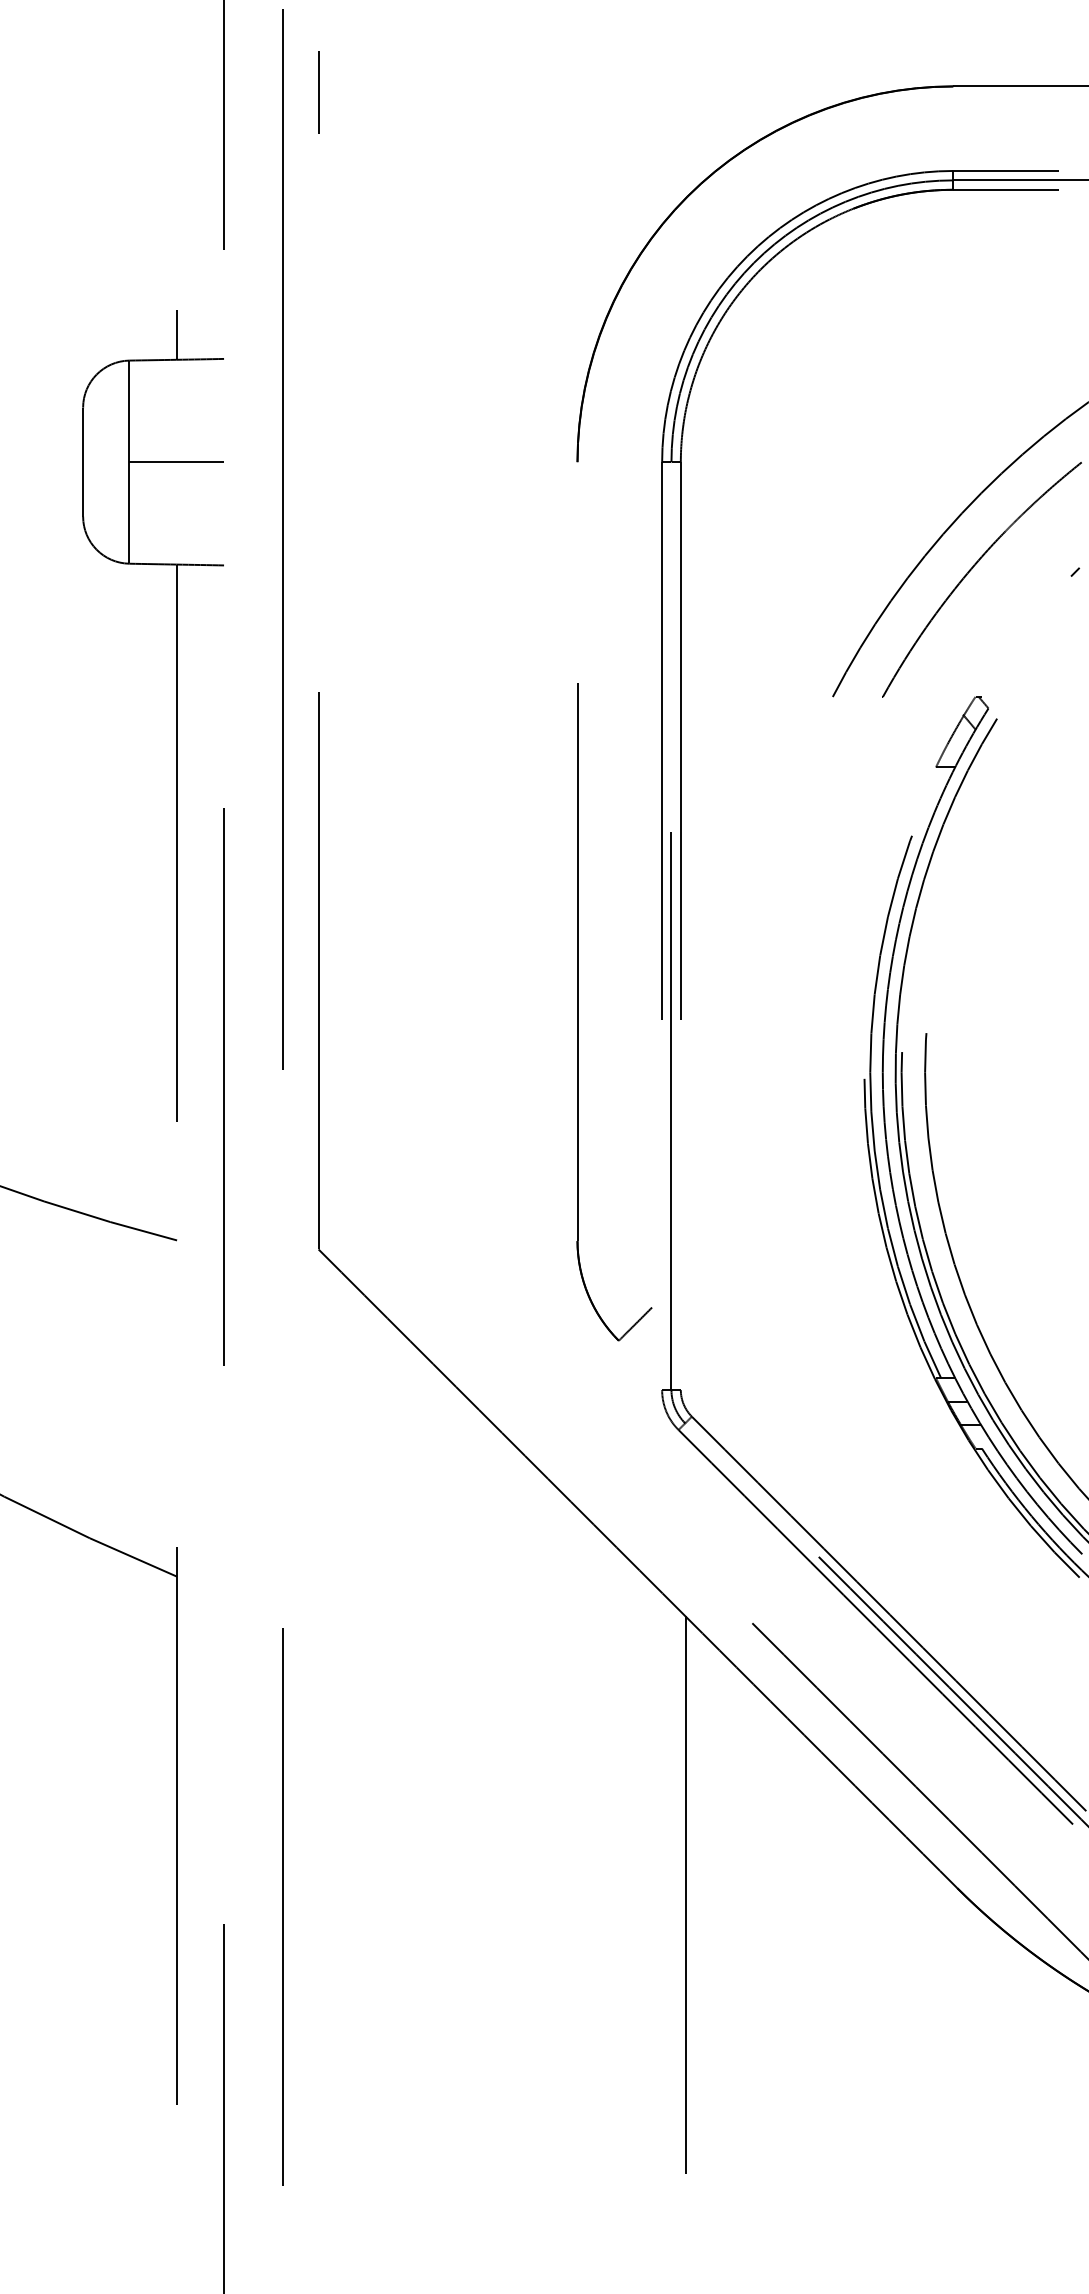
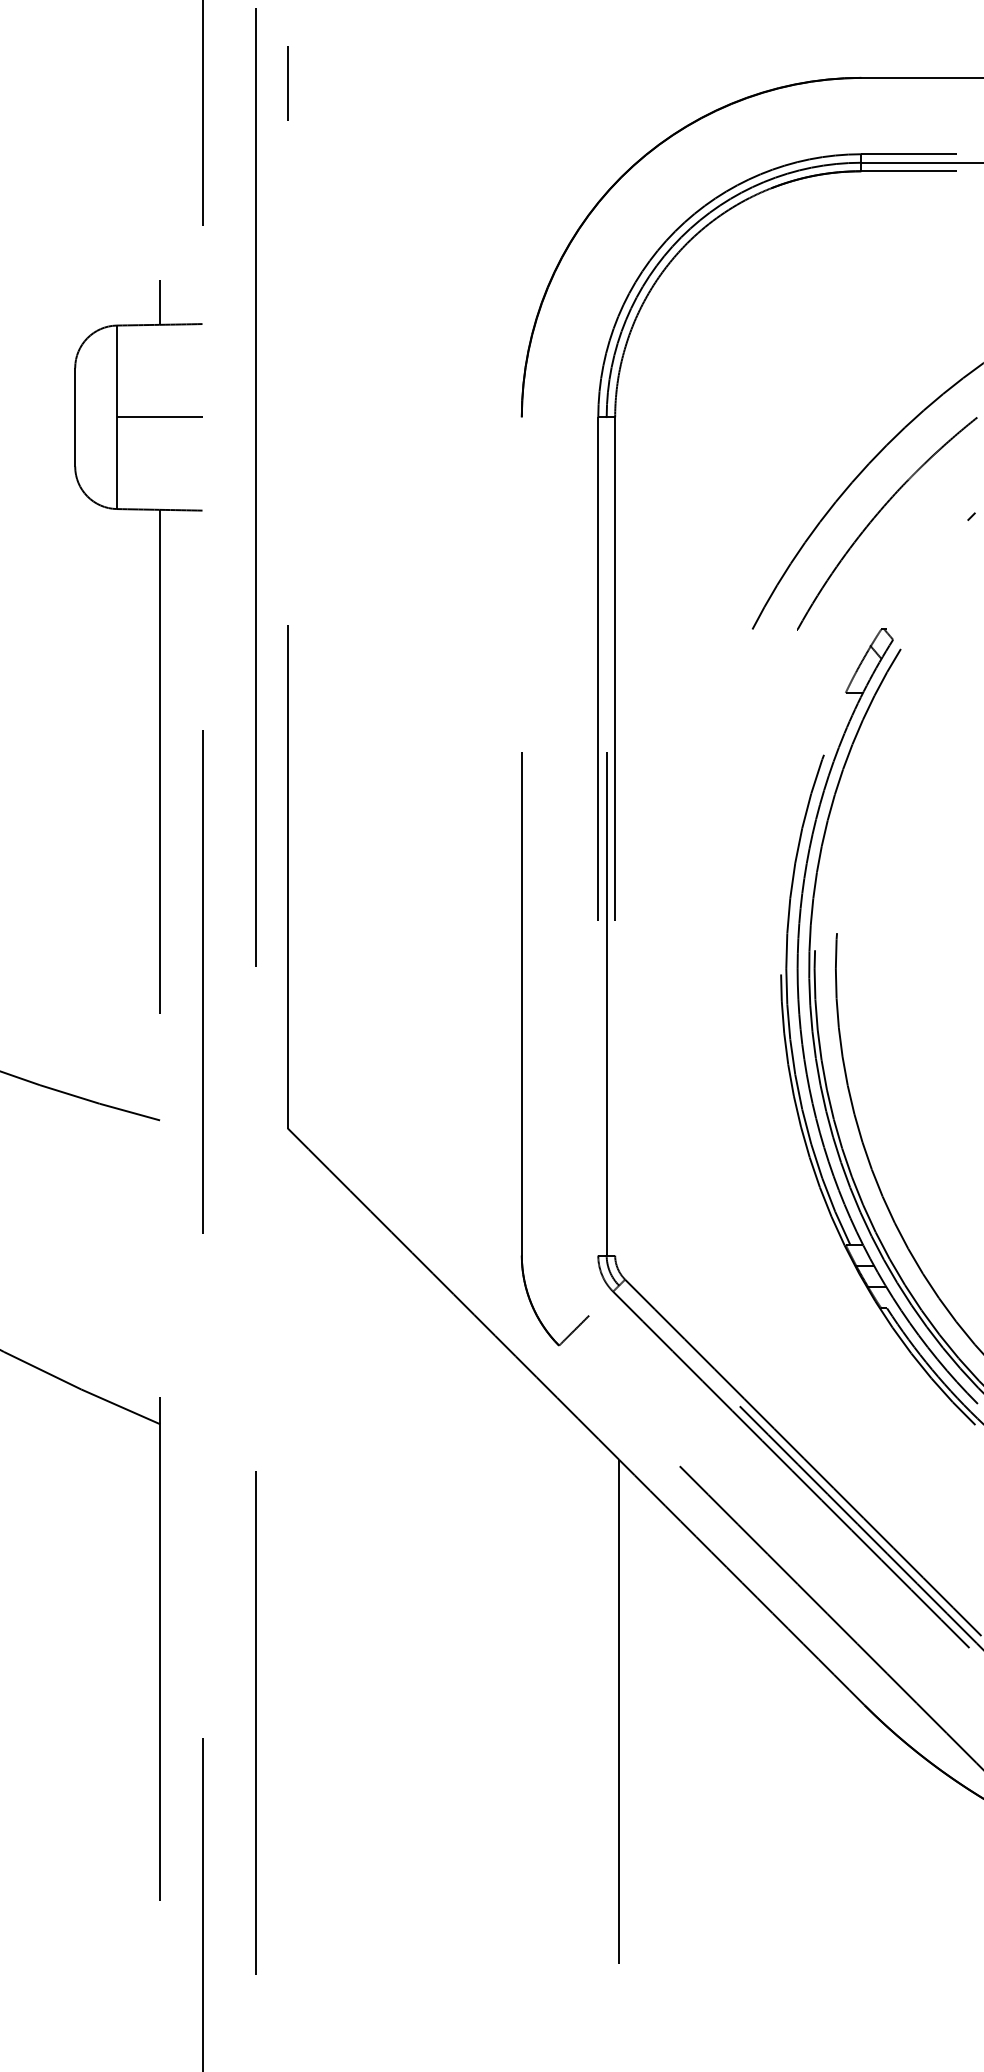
part: (578, 1012) -> (522, 1049), moved

